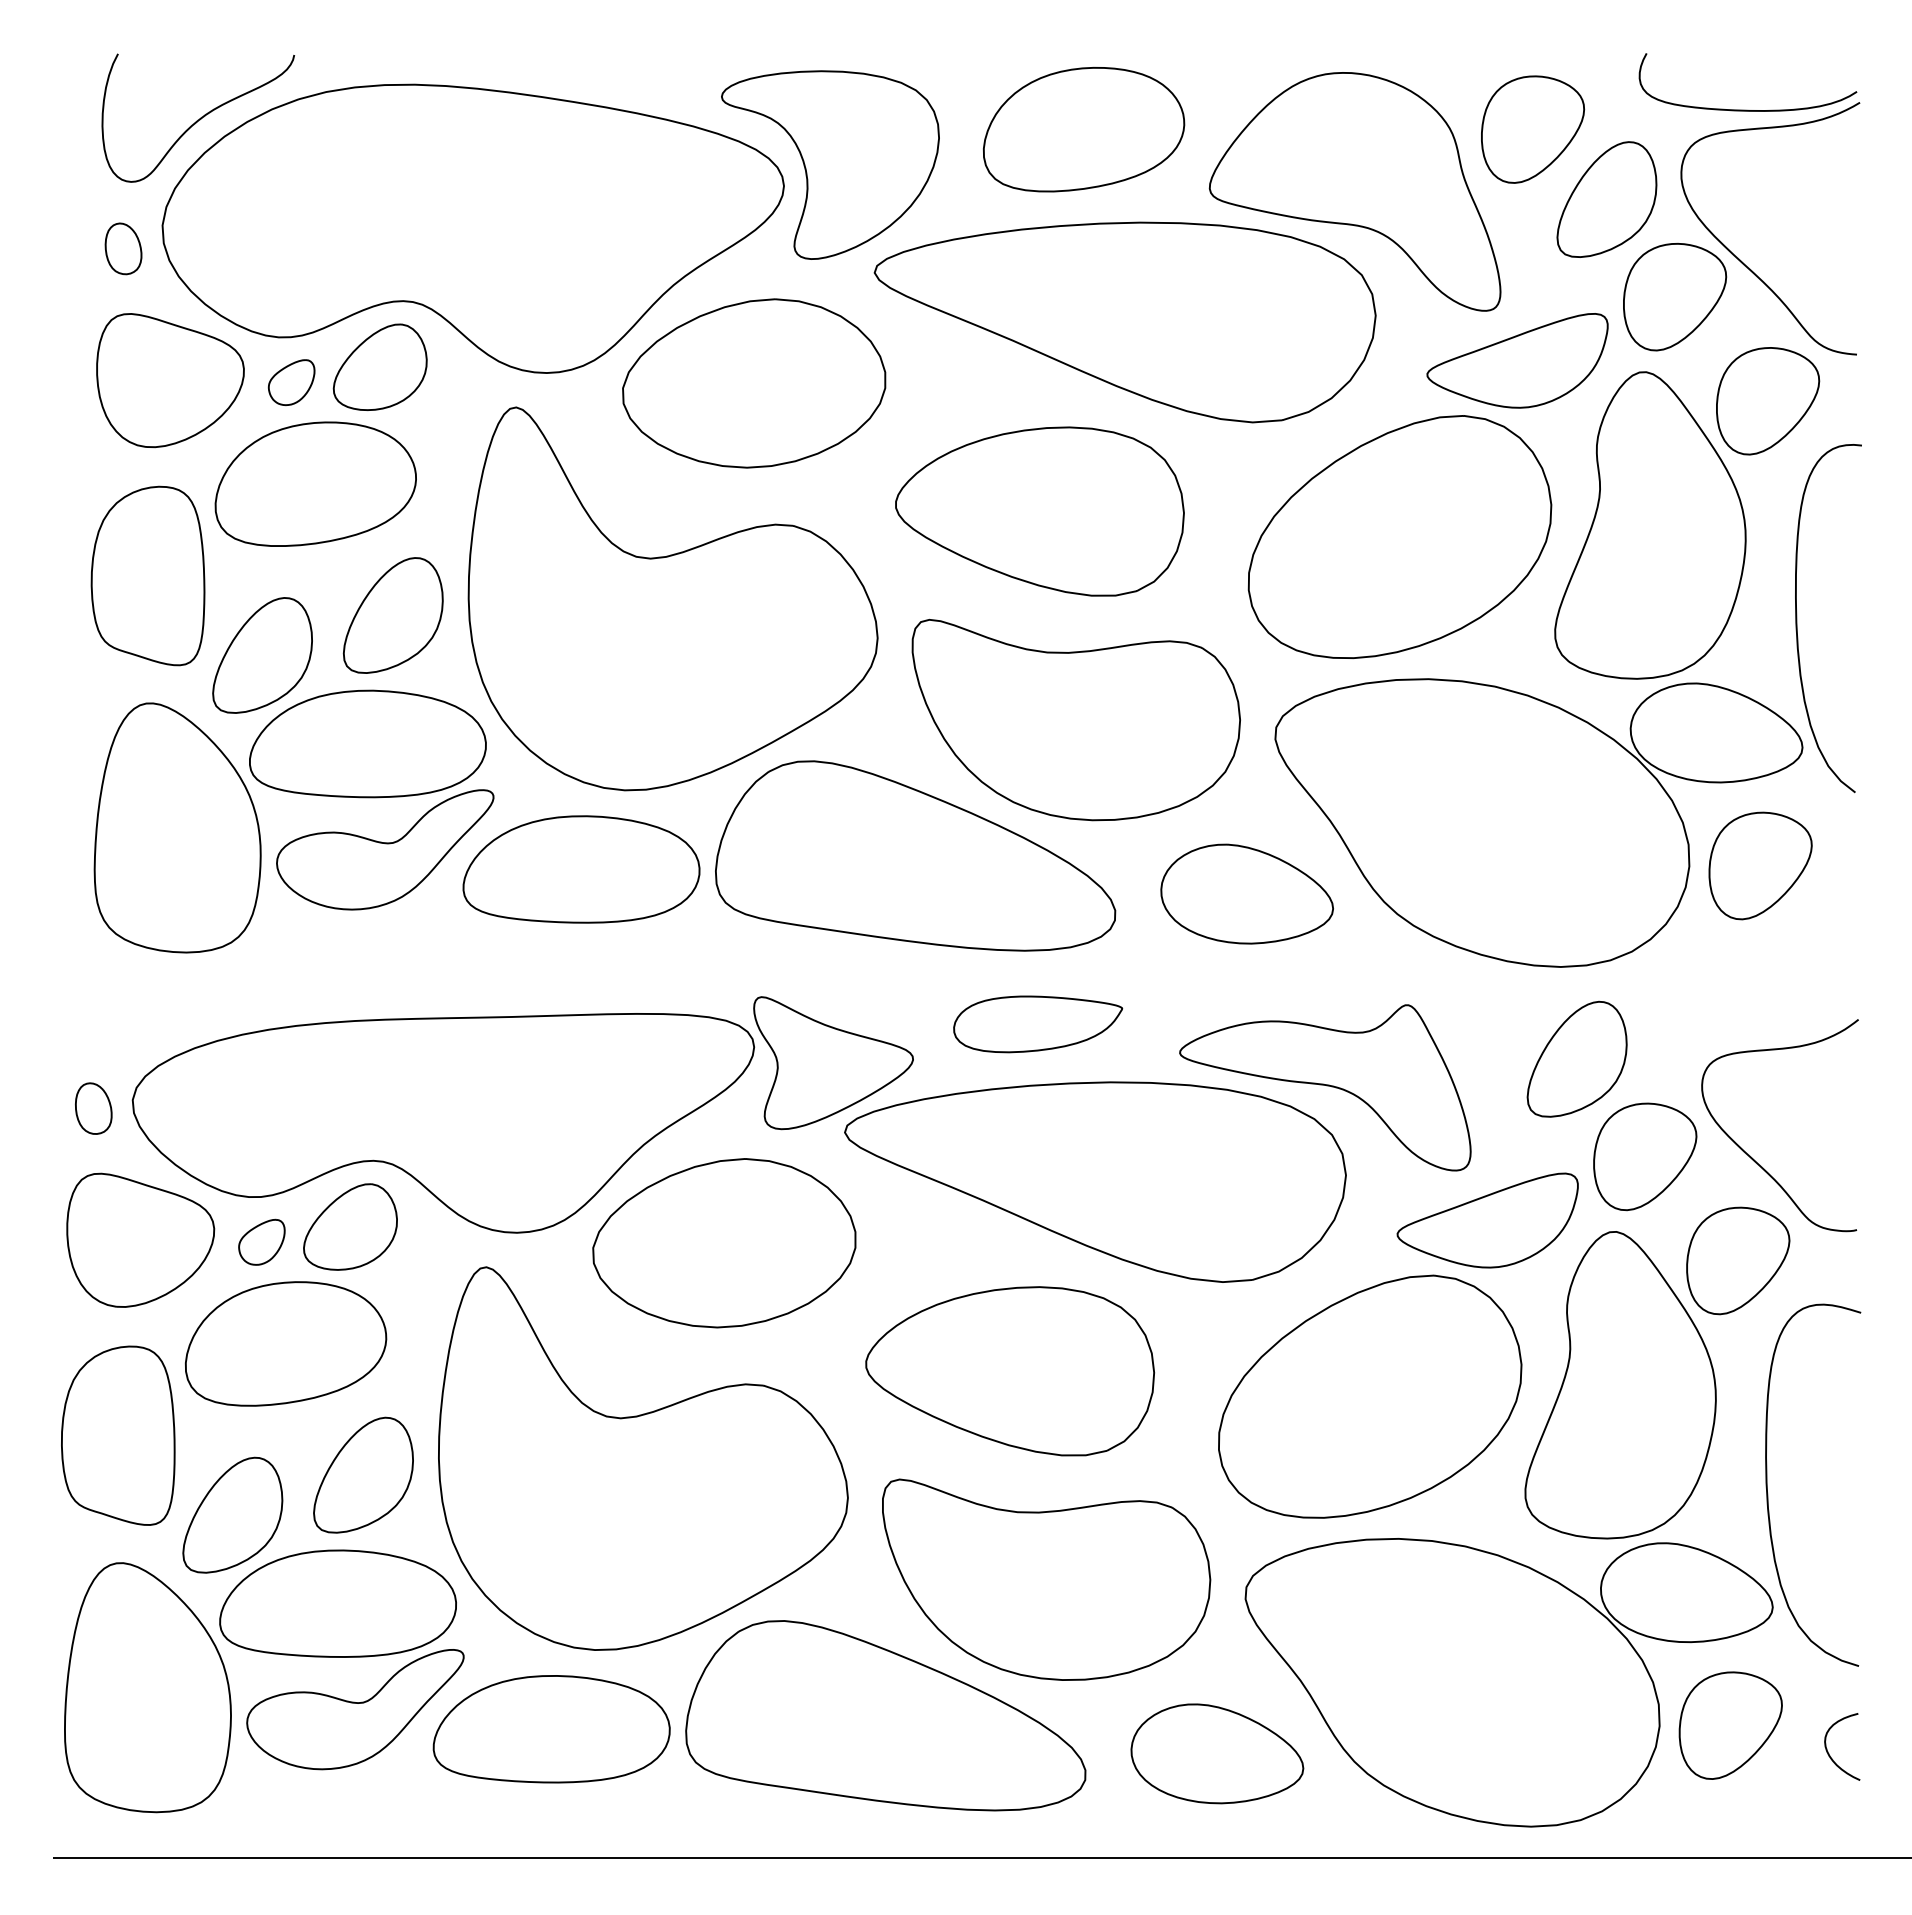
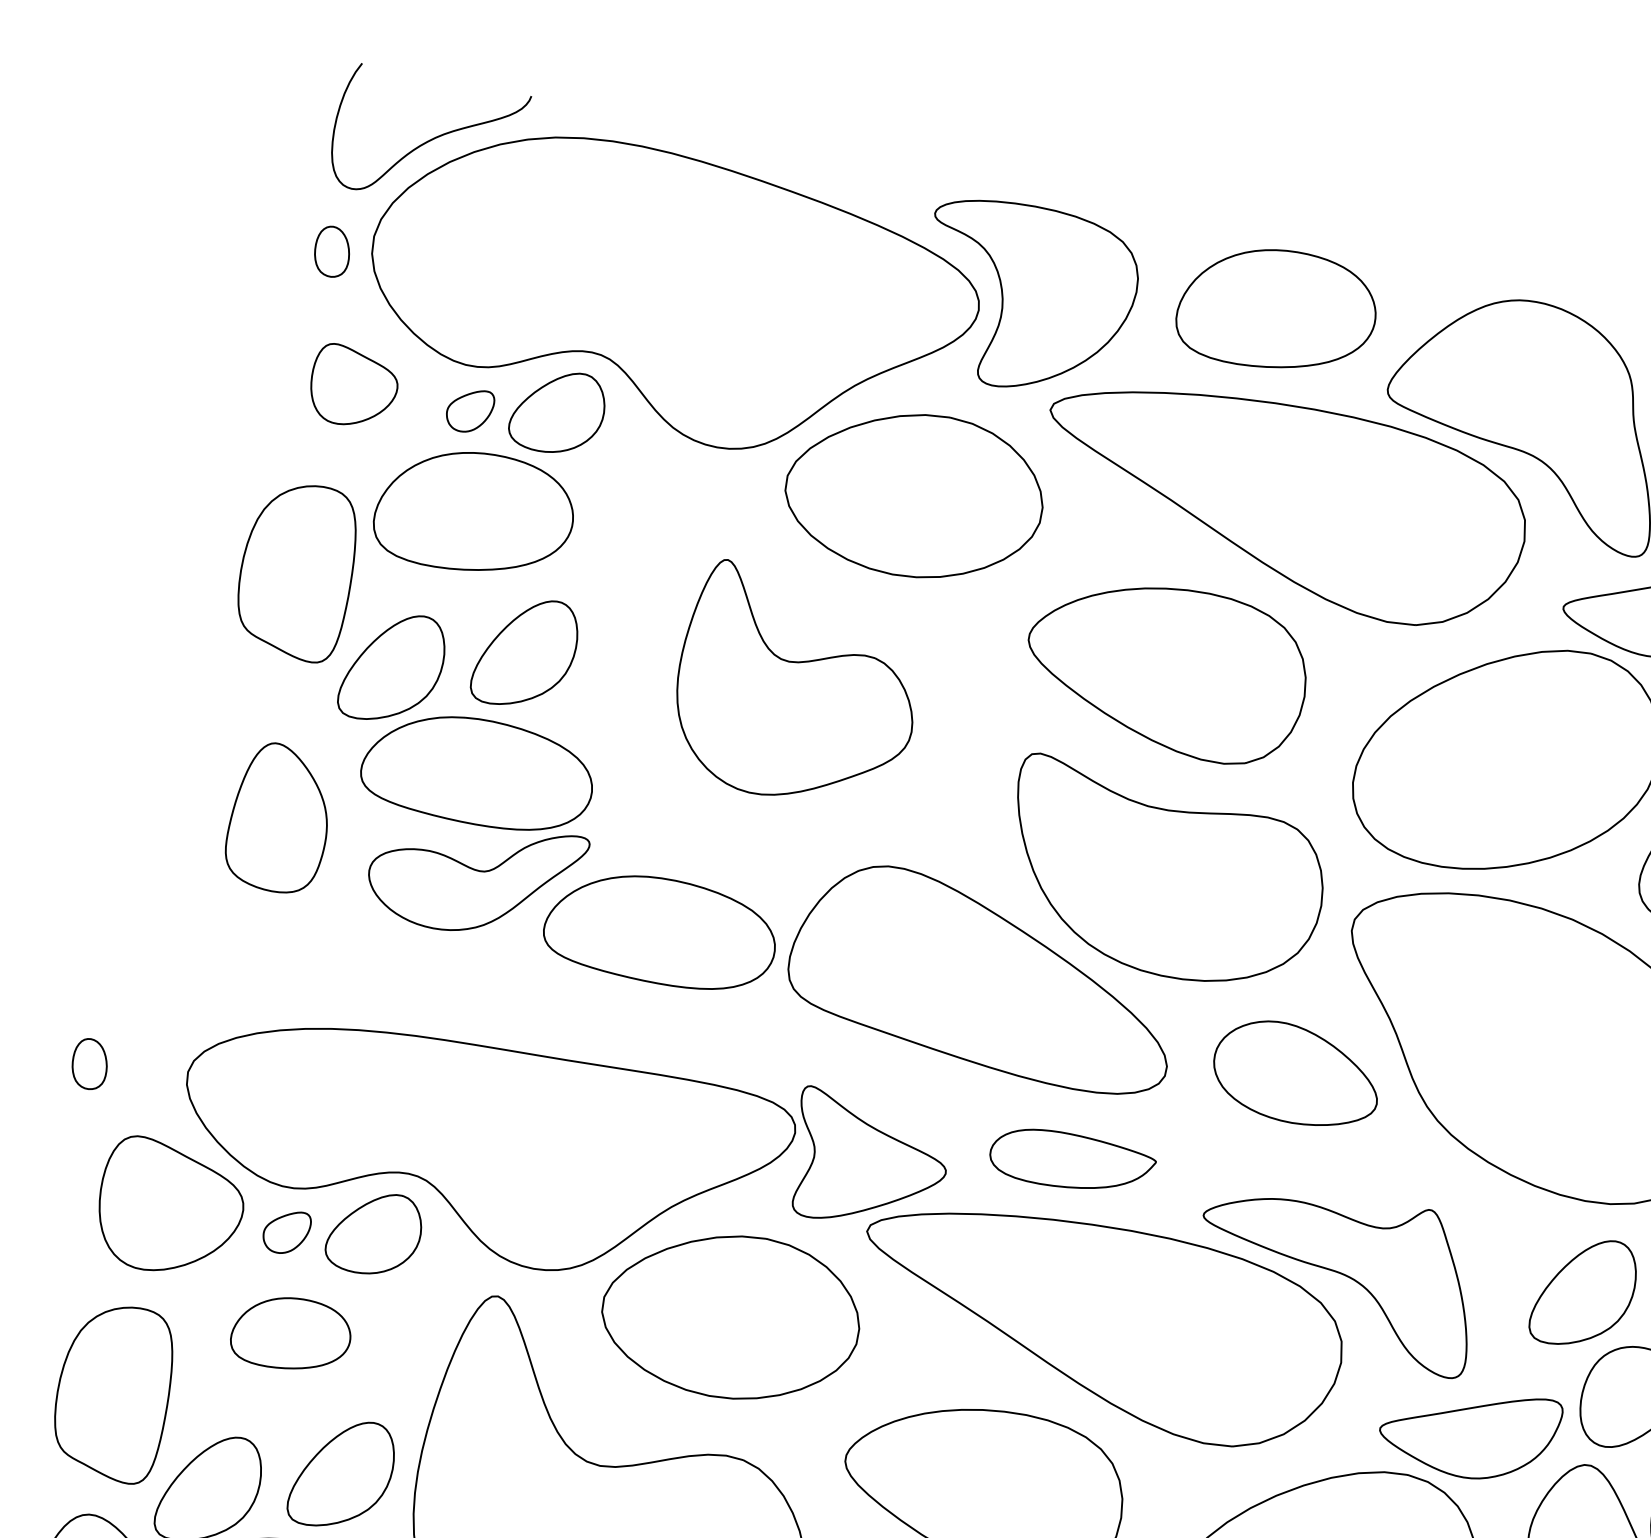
part: (170, 380) -> (353, 386), size x0.6
part: (672, 598) -> (797, 686), size x0.6
part: (177, 827) -> (280, 817), size x0.6
part: (93, 1108) -> (89, 1064), moved
part: (285, 1343) -> (291, 1333), size x0.6

